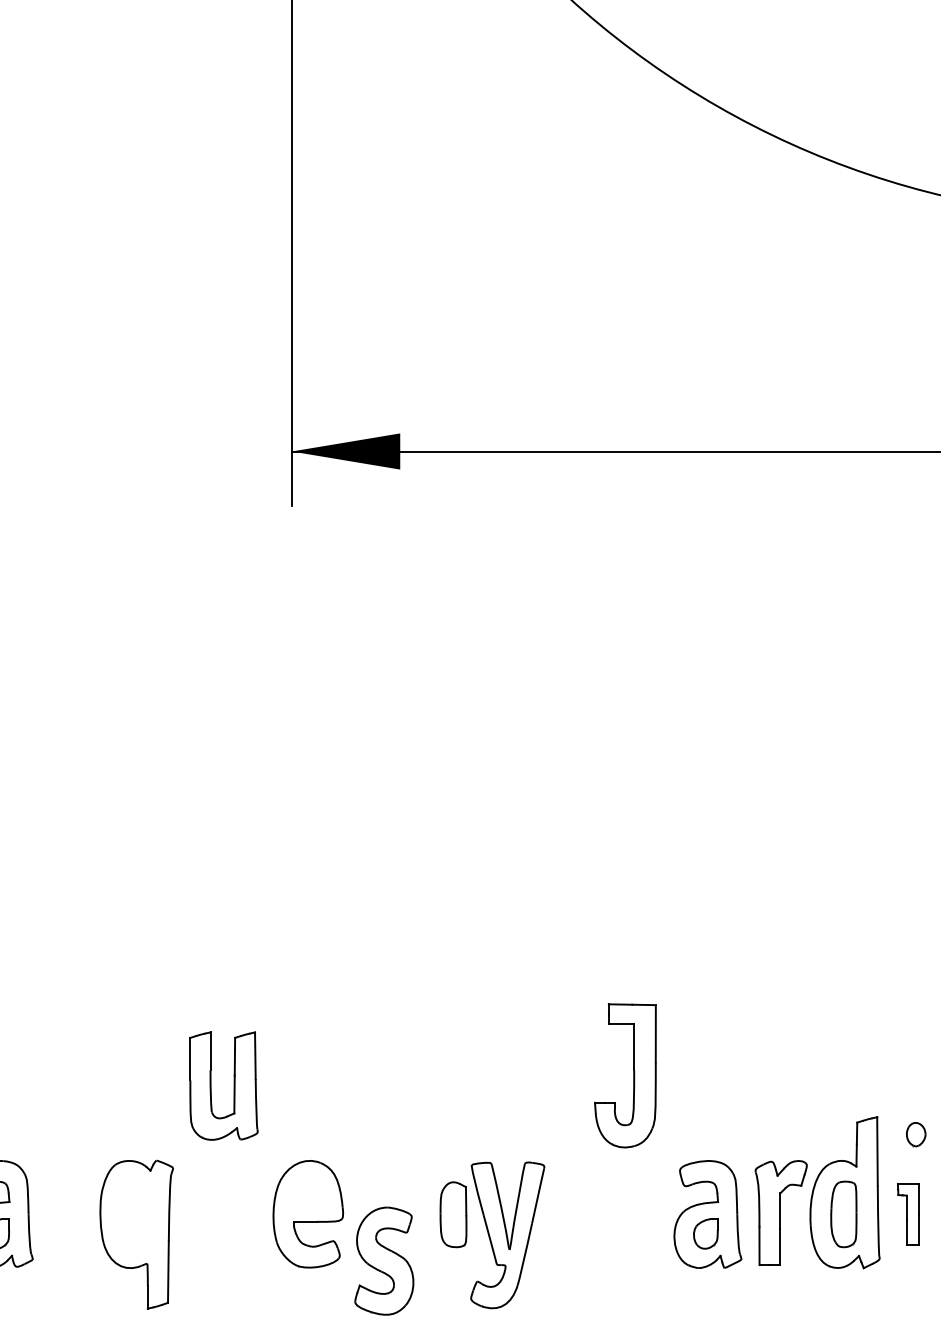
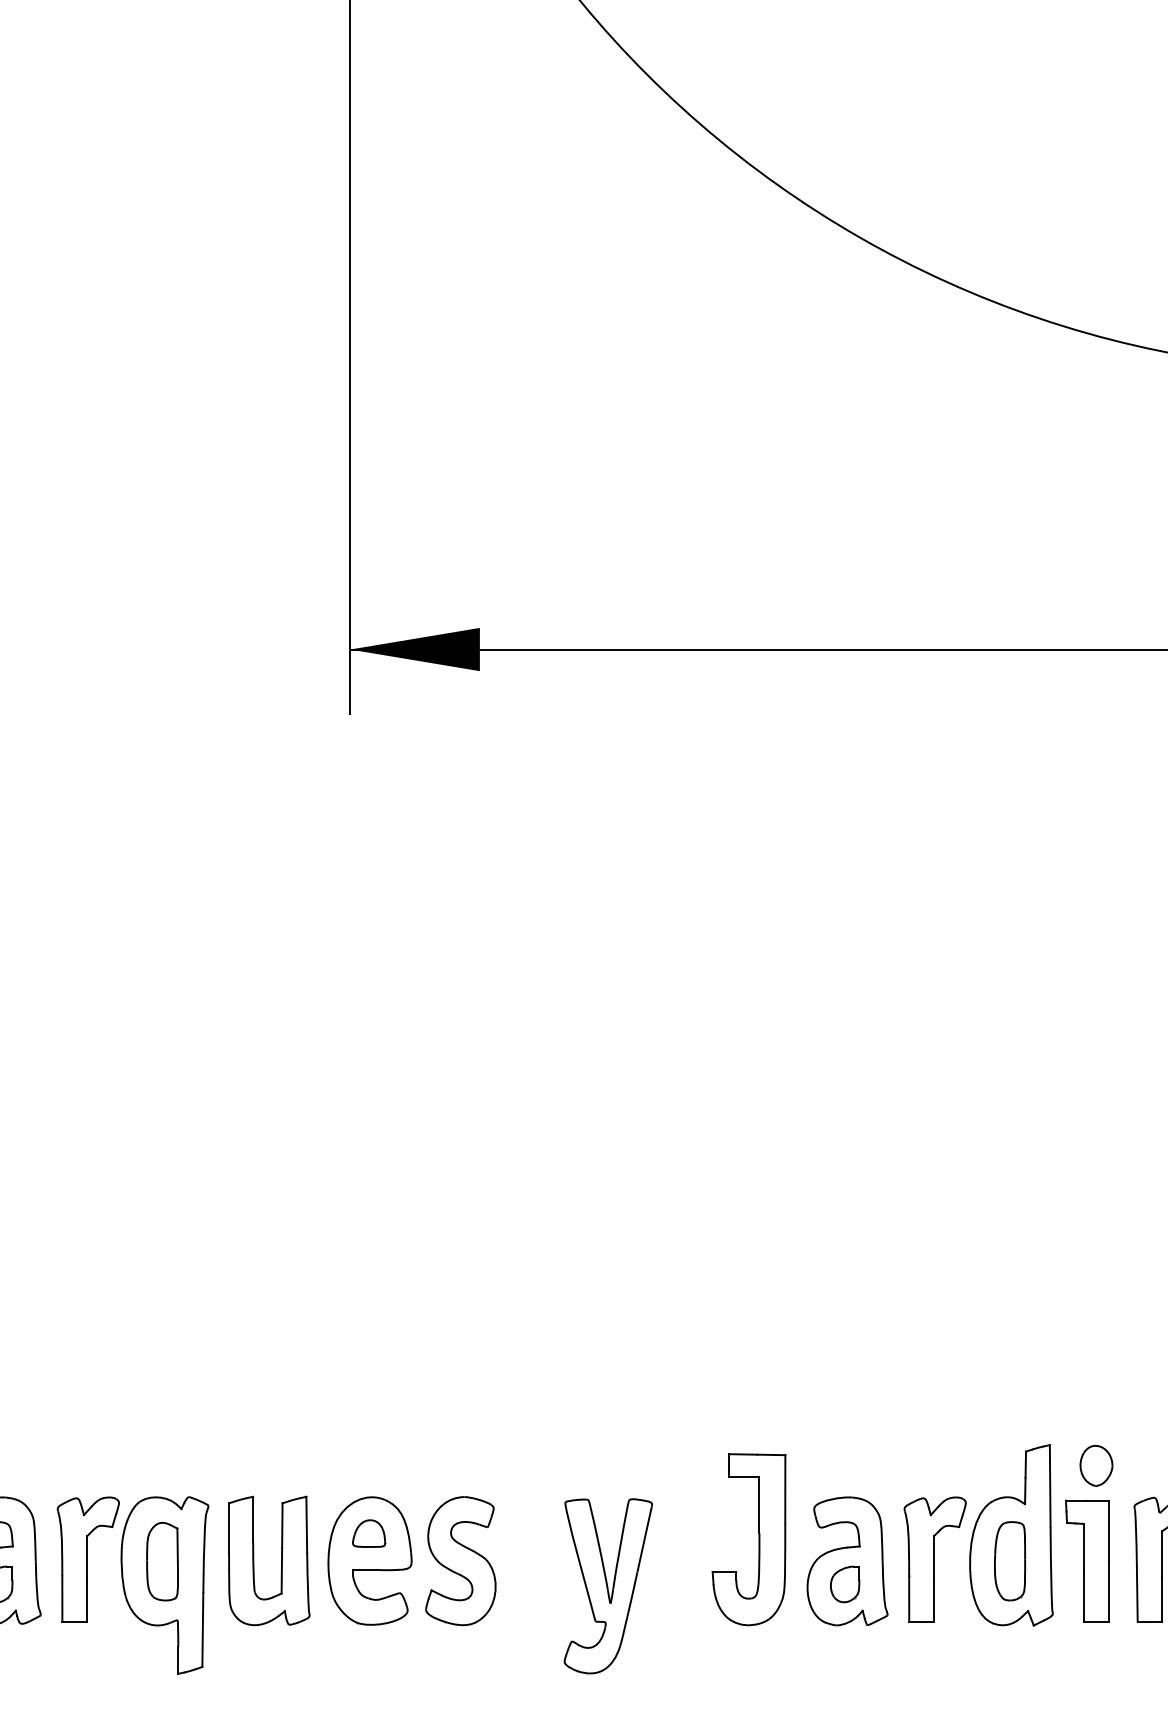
part: (633, 1075) -> (758, 1539), moved
part: (234, 1085) -> (281, 1560), moved
part: (916, 1134) -> (1096, 1465), size x1.43
part: (307, 1191) -> (369, 1533), added
part: (71, 1212) -> (87, 1559), added
part: (908, 1213) -> (1087, 1560), size x1.67
part: (453, 1214) -> (162, 1561), moved
part: (384, 1261) -> (460, 1561), moved

